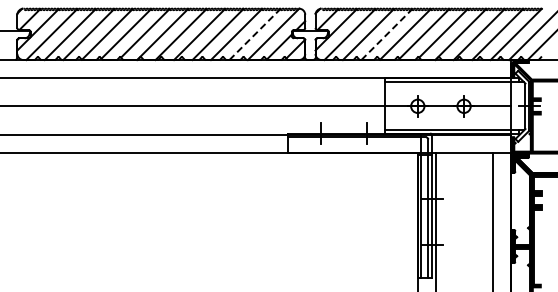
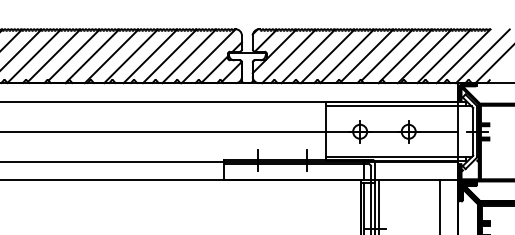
line: (255, 34) -> (189, 56), dashed -> solid
line: (387, 34) -> (328, 56), dashed -> solid

